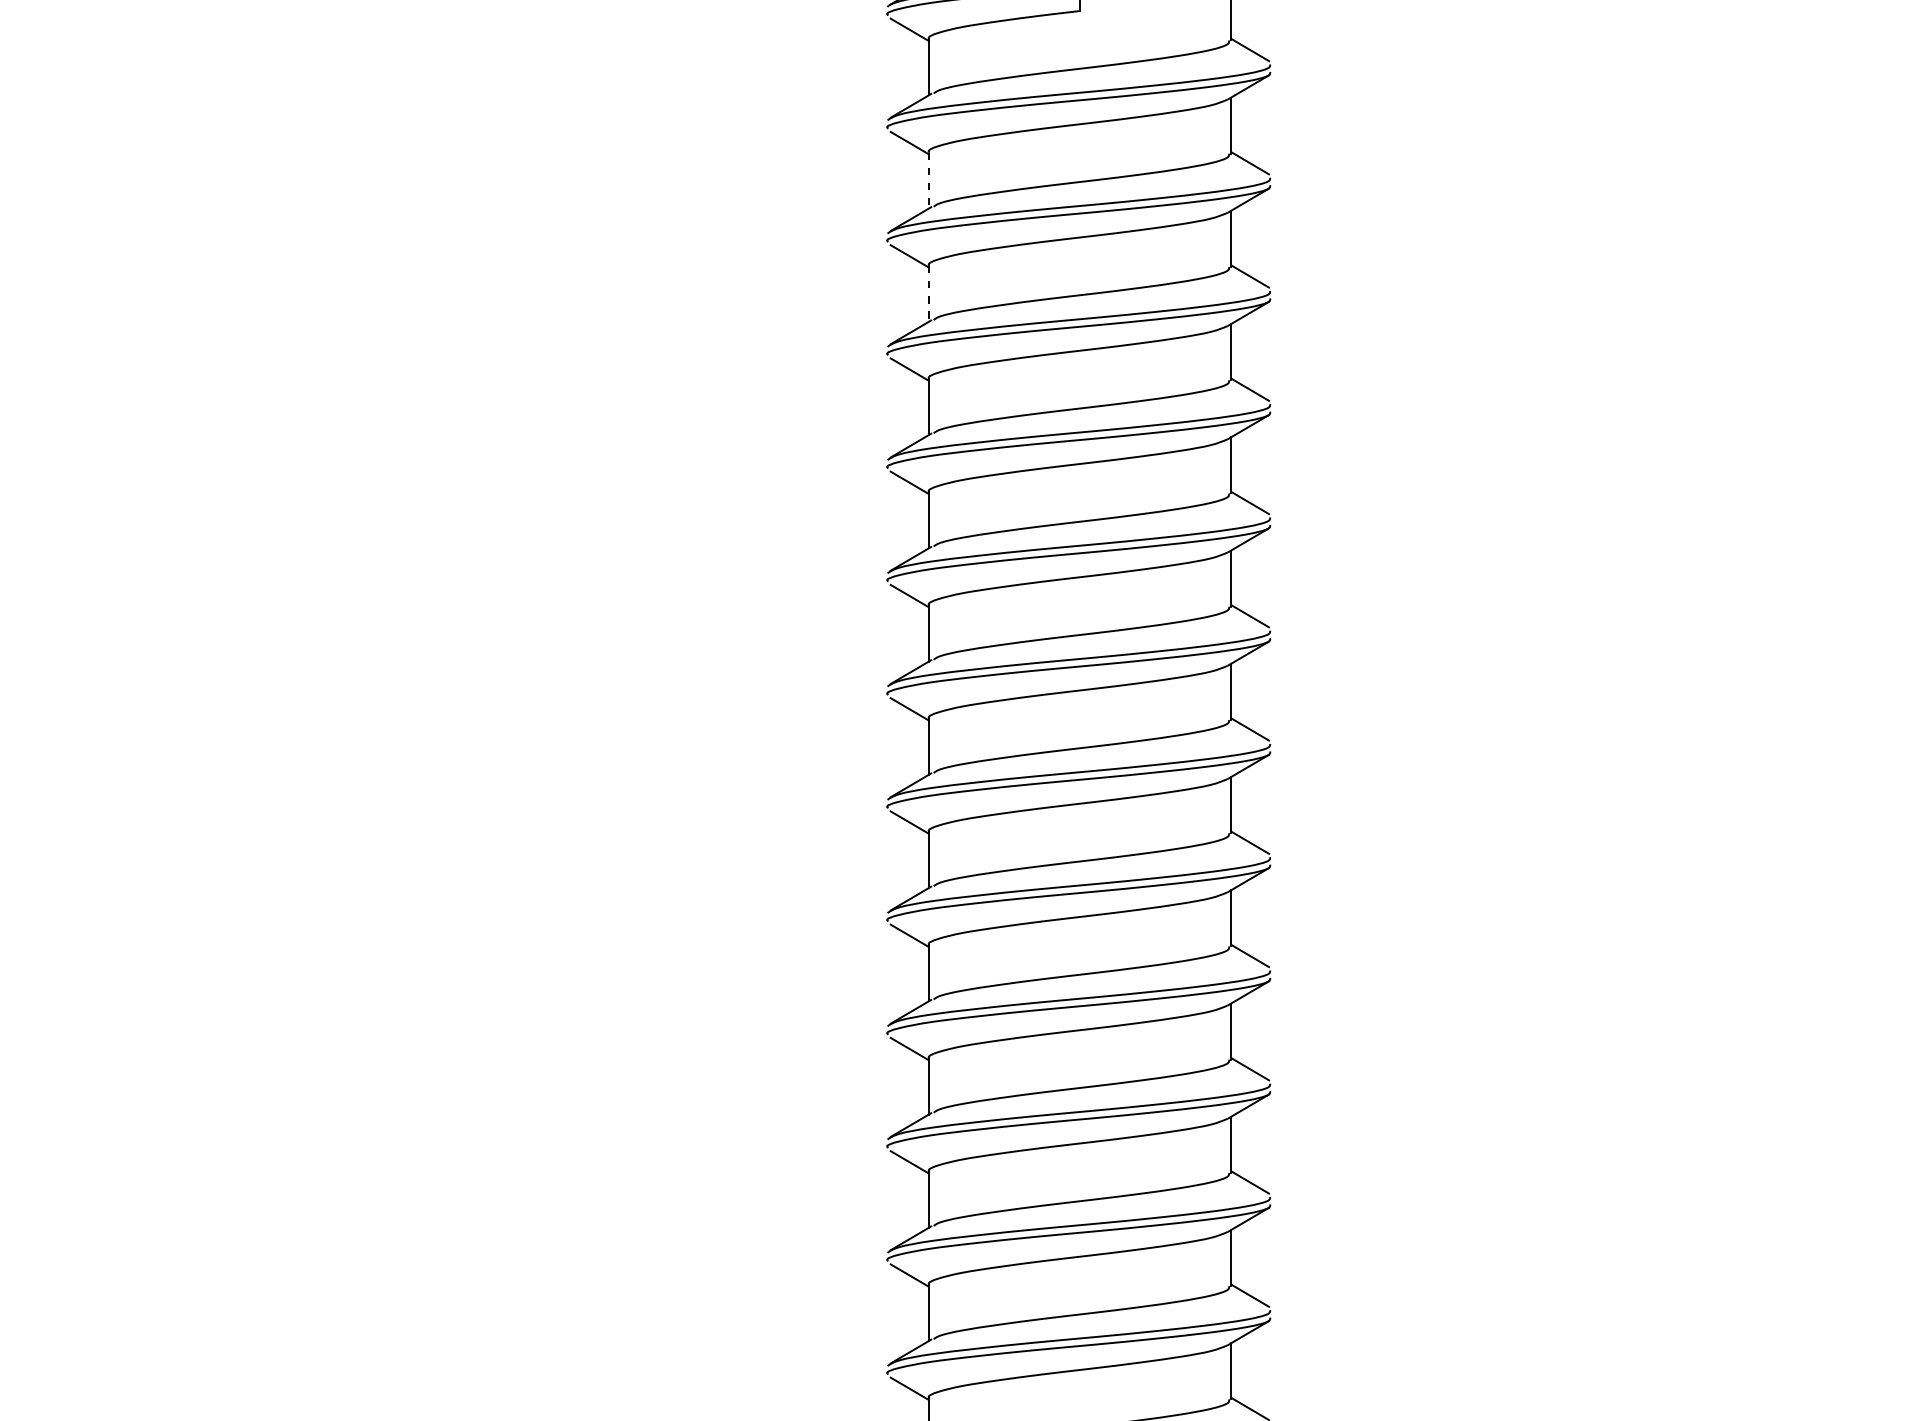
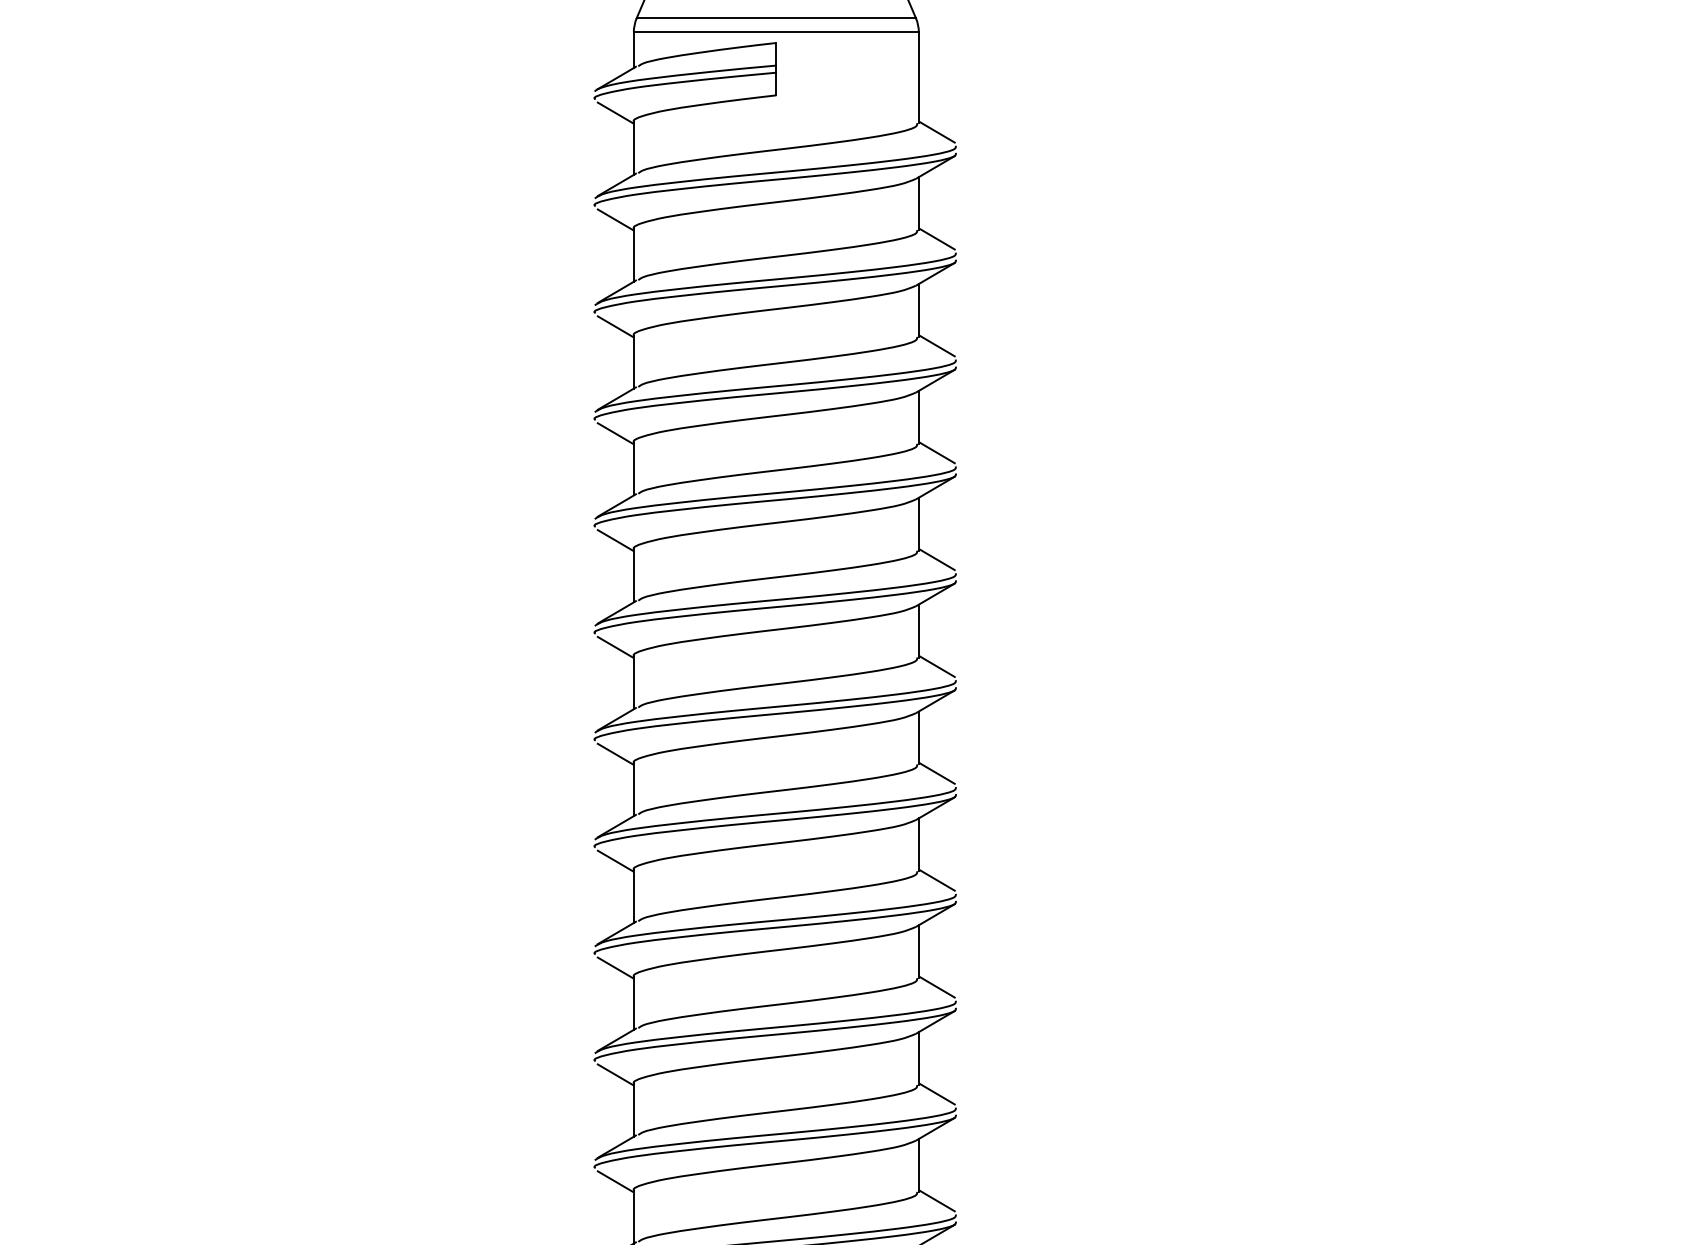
line: (928, 180) -> (633, 255), dashed -> solid
line: (928, 293) -> (633, 361), dashed -> solid

